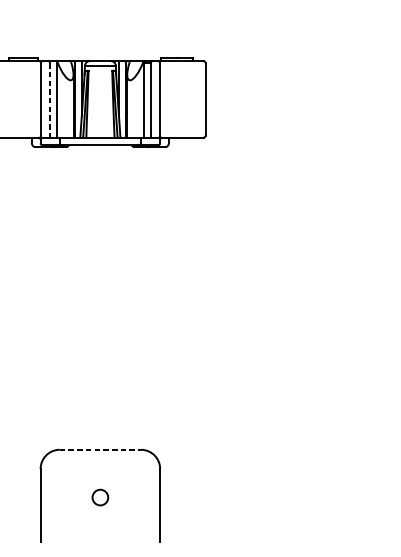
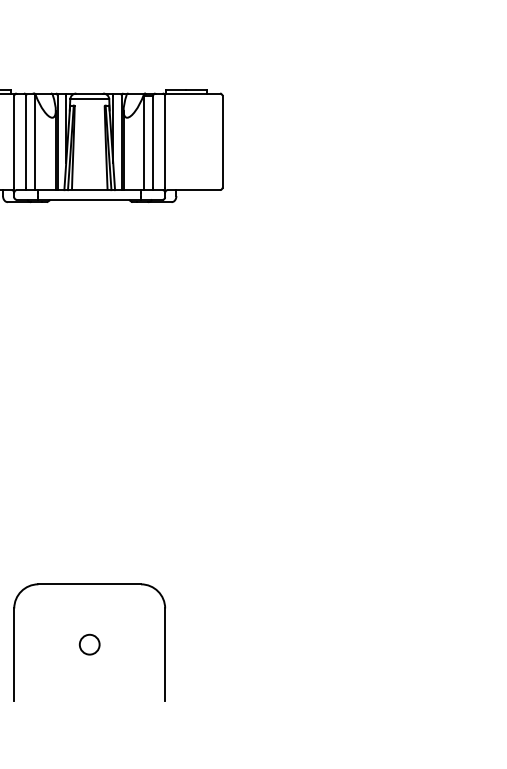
line: (50, 99) -> (26, 141), dashed -> solid
line: (101, 449) -> (90, 584), dashed -> solid

